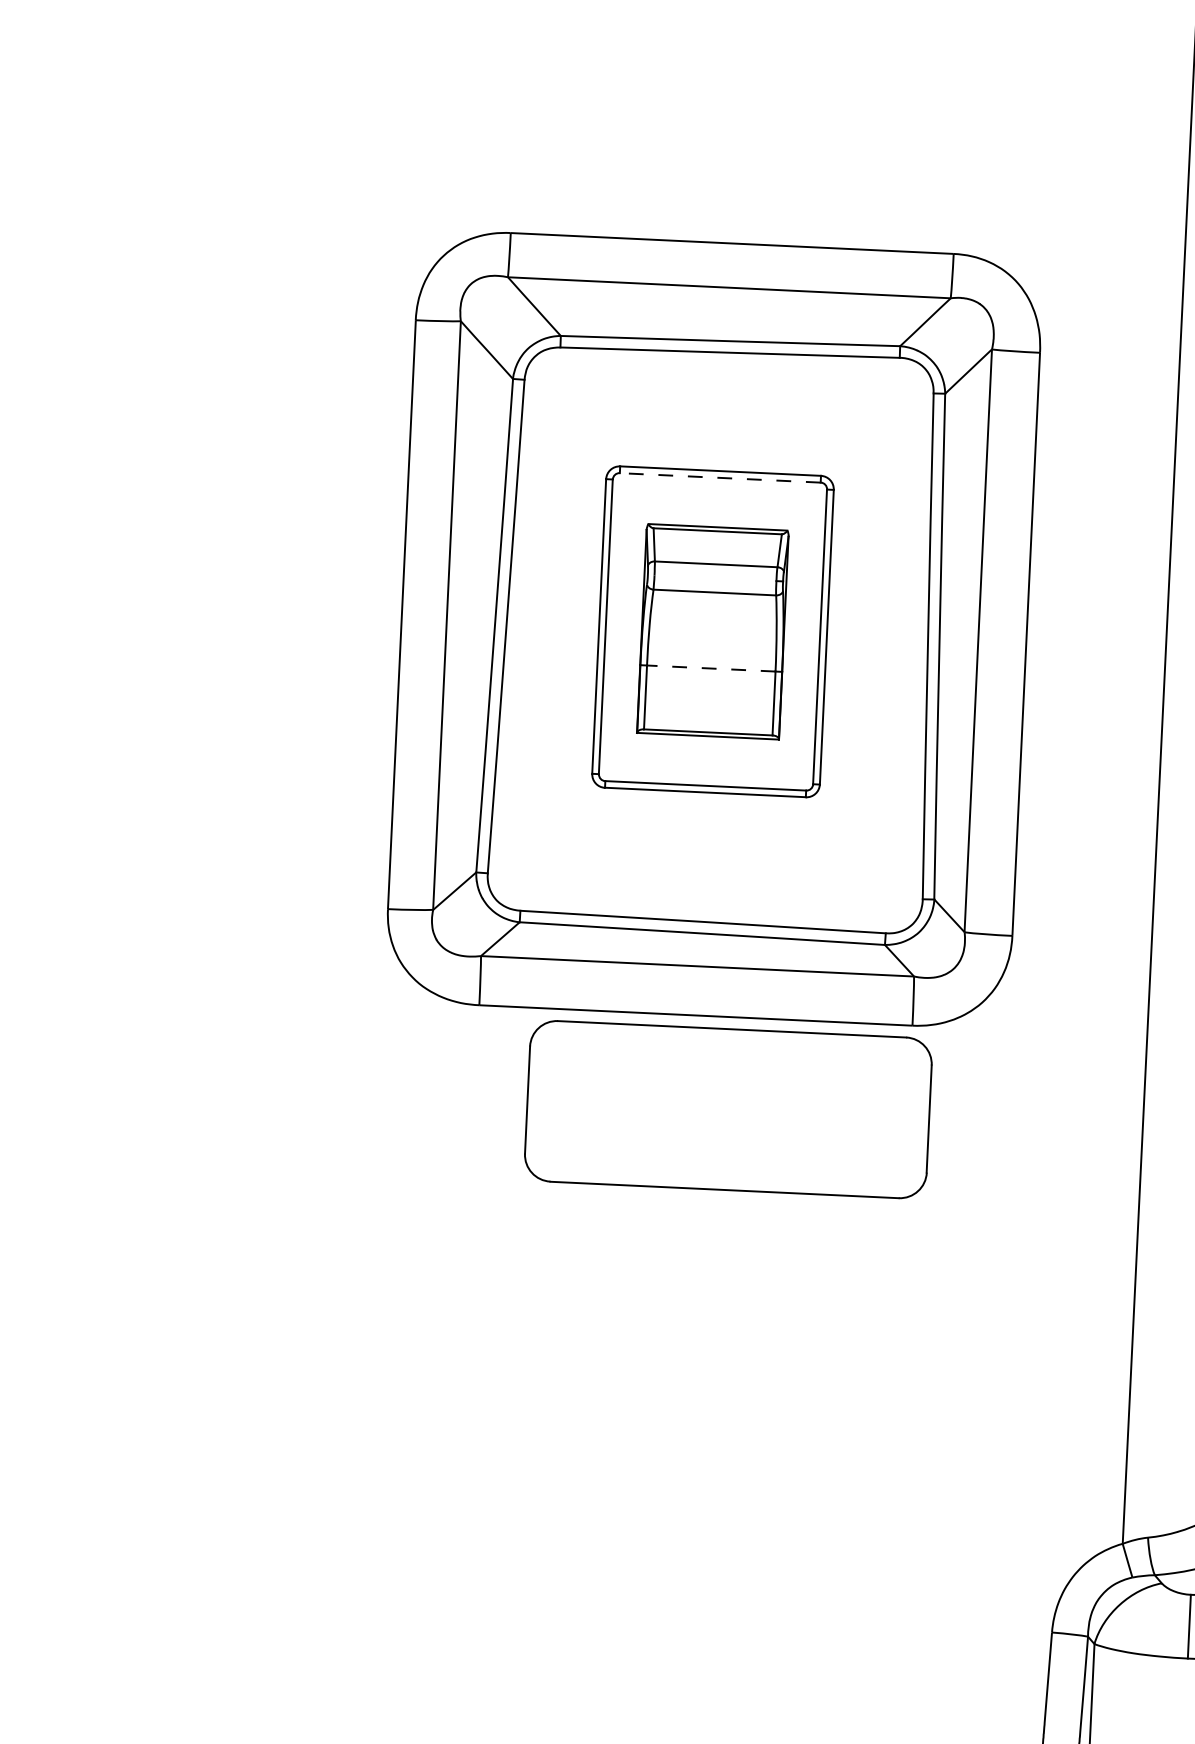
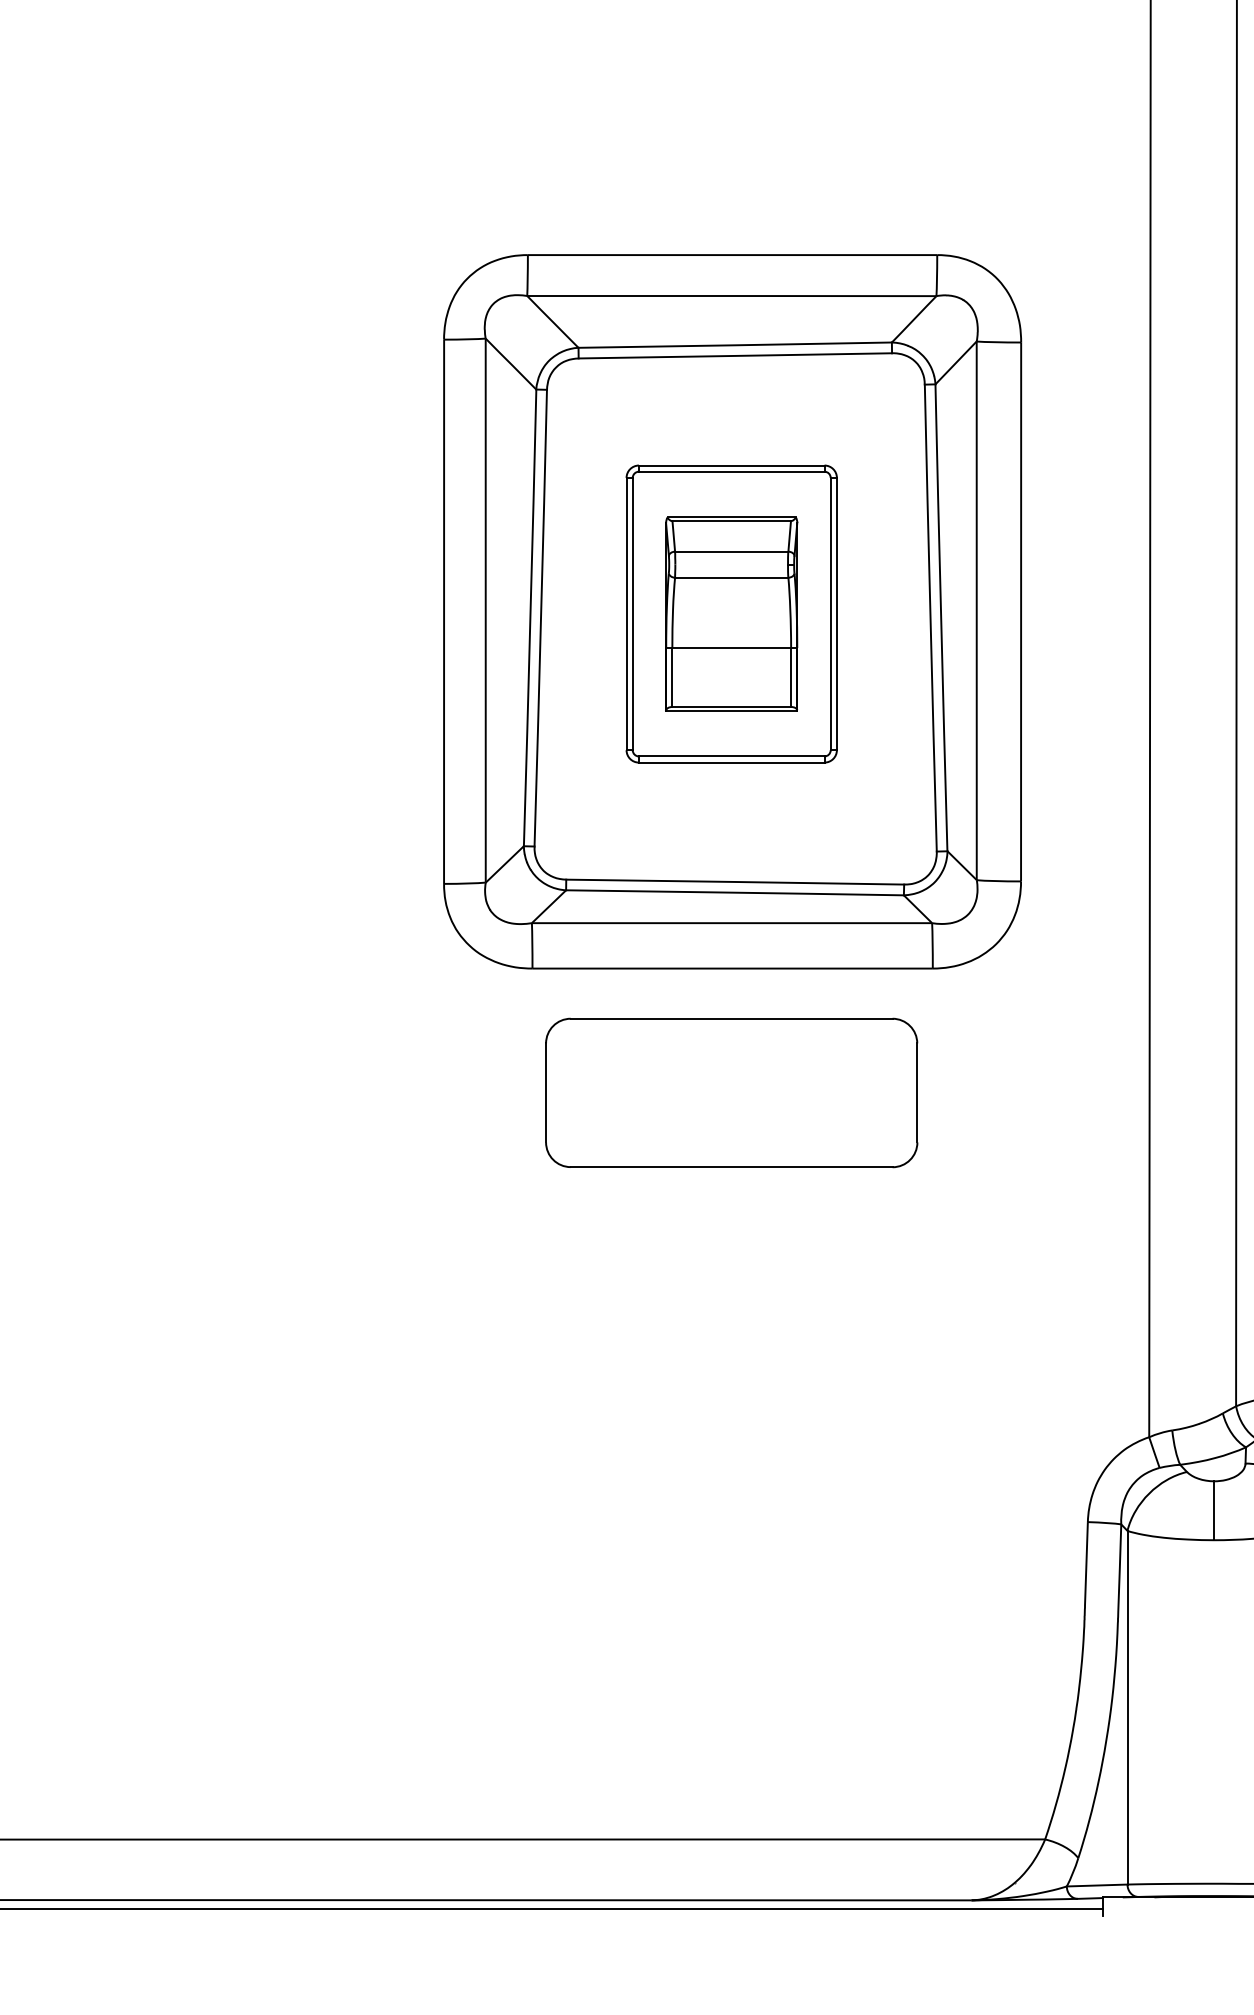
line: (720, 477) -> (731, 471), dashed -> solid
line: (711, 668) -> (731, 647), dashed -> solid
part: (728, 1109) -> (731, 1092), moved

